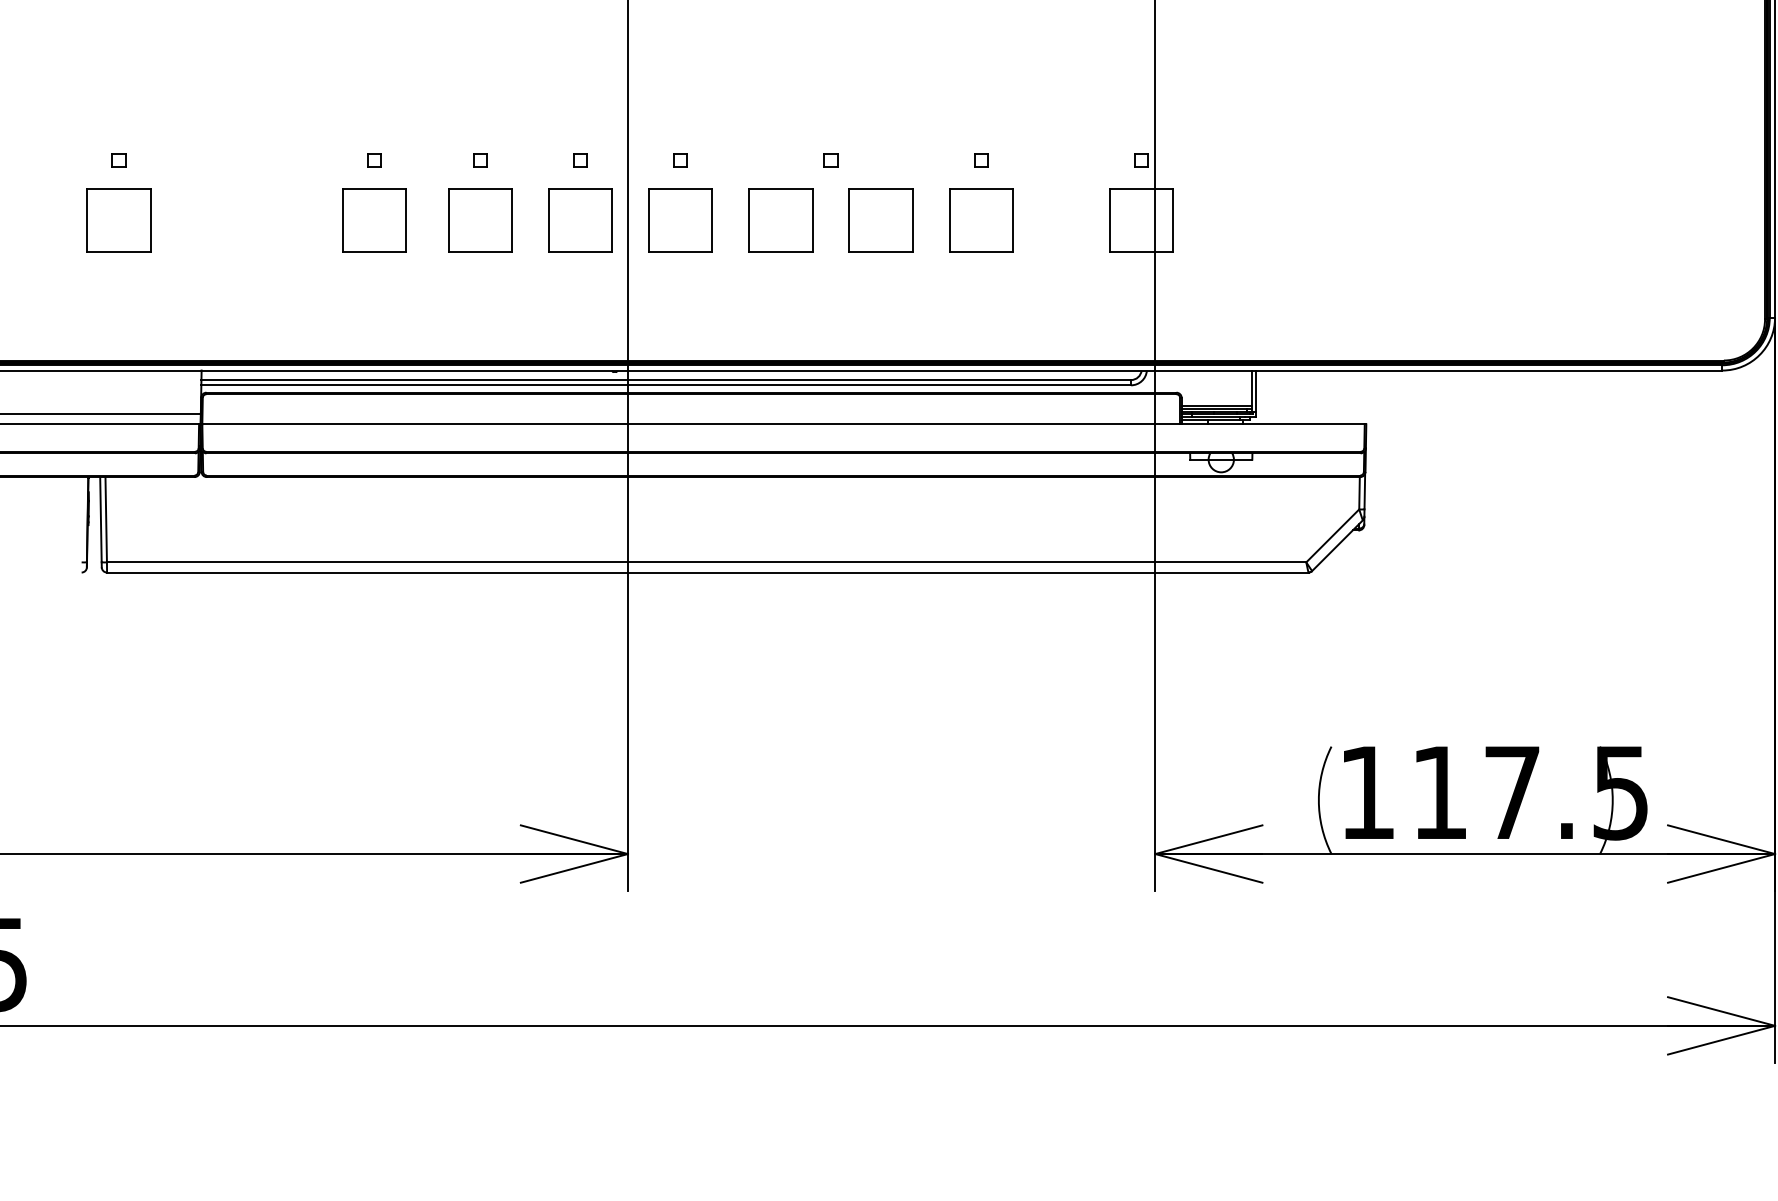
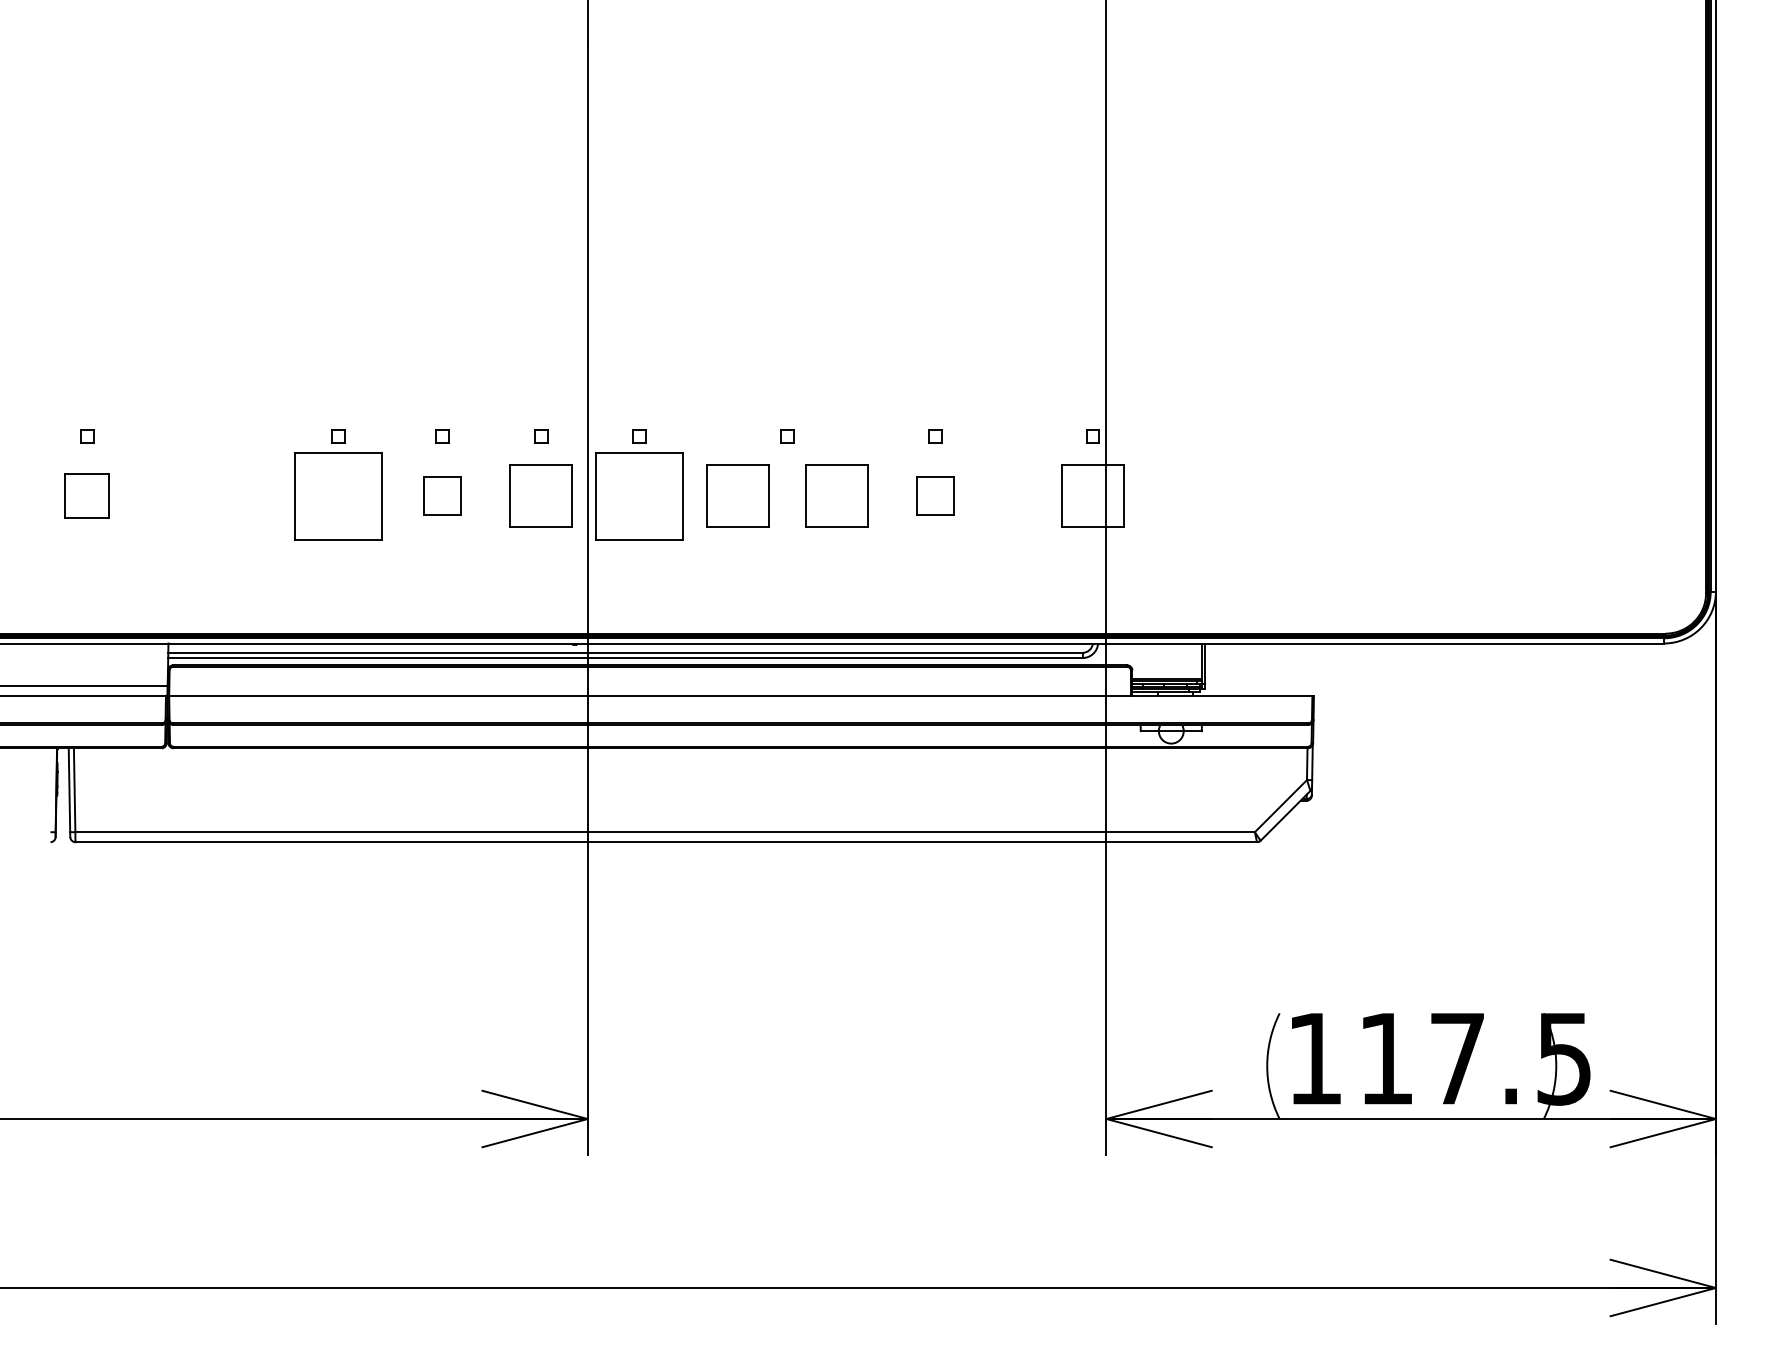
part: (118, 220) -> (86, 495), size x0.7
part: (374, 220) -> (338, 495), size x1.4
part: (480, 220) -> (442, 495), size x0.6
part: (680, 220) -> (639, 495), size x1.4
part: (980, 220) -> (934, 495), size x0.6

